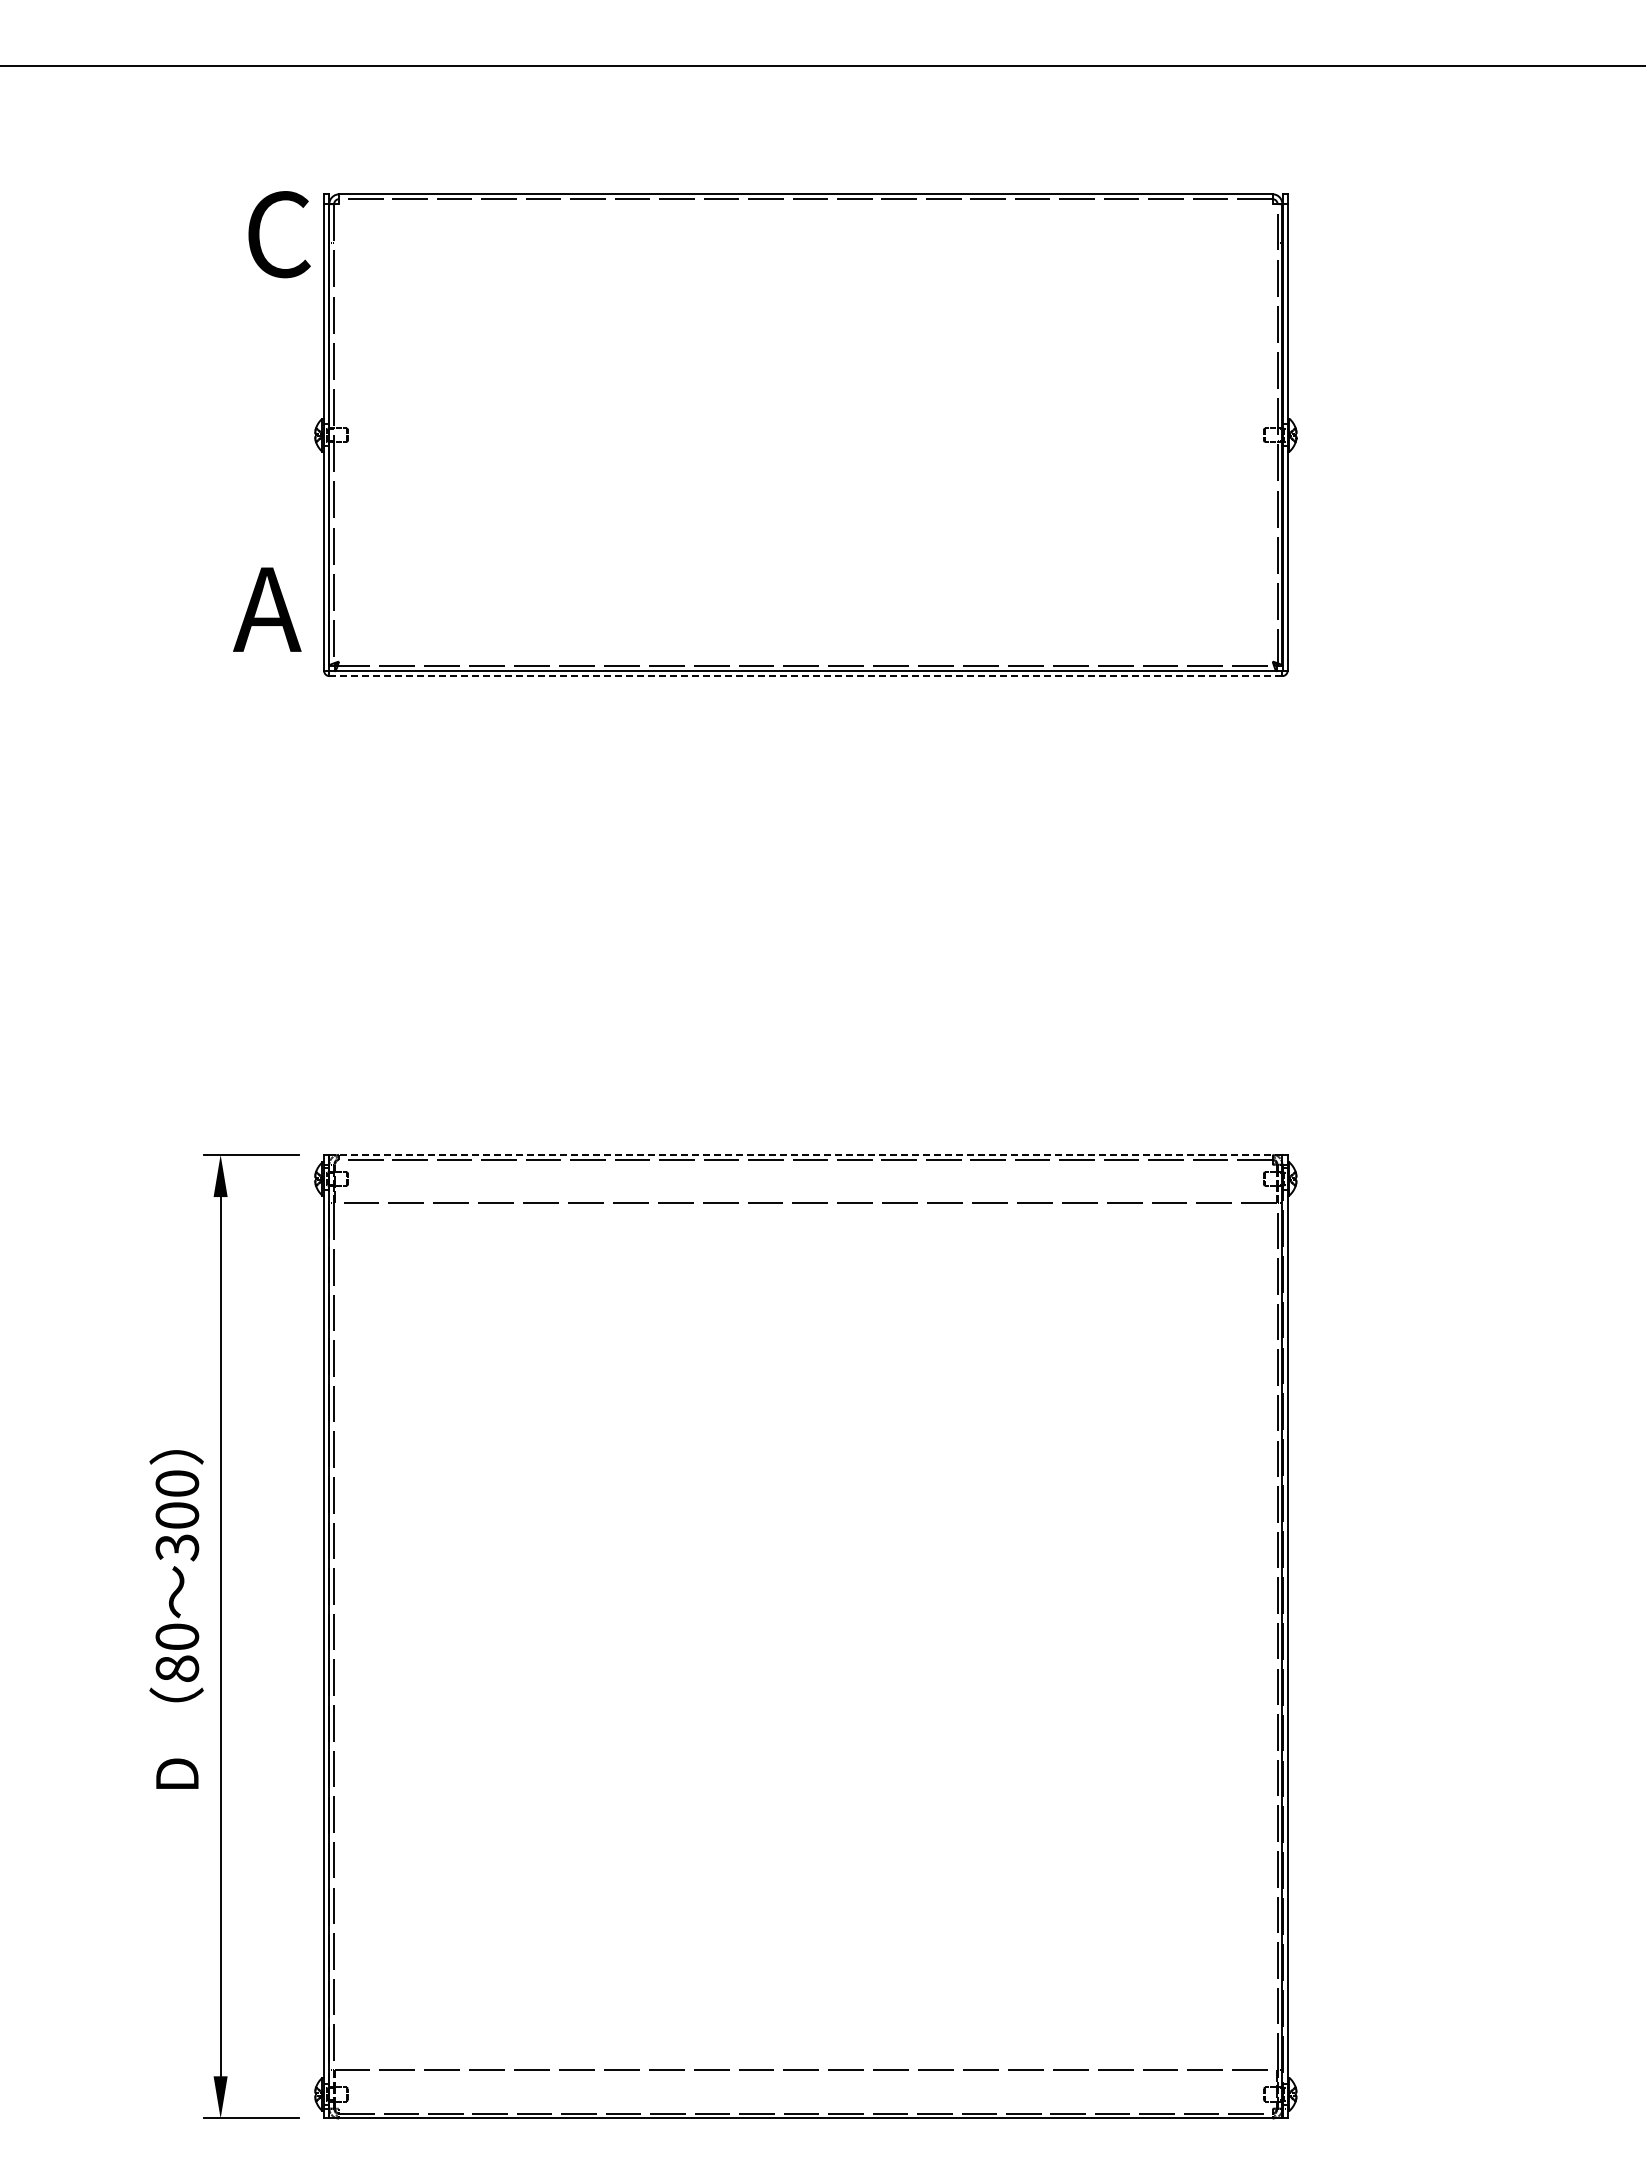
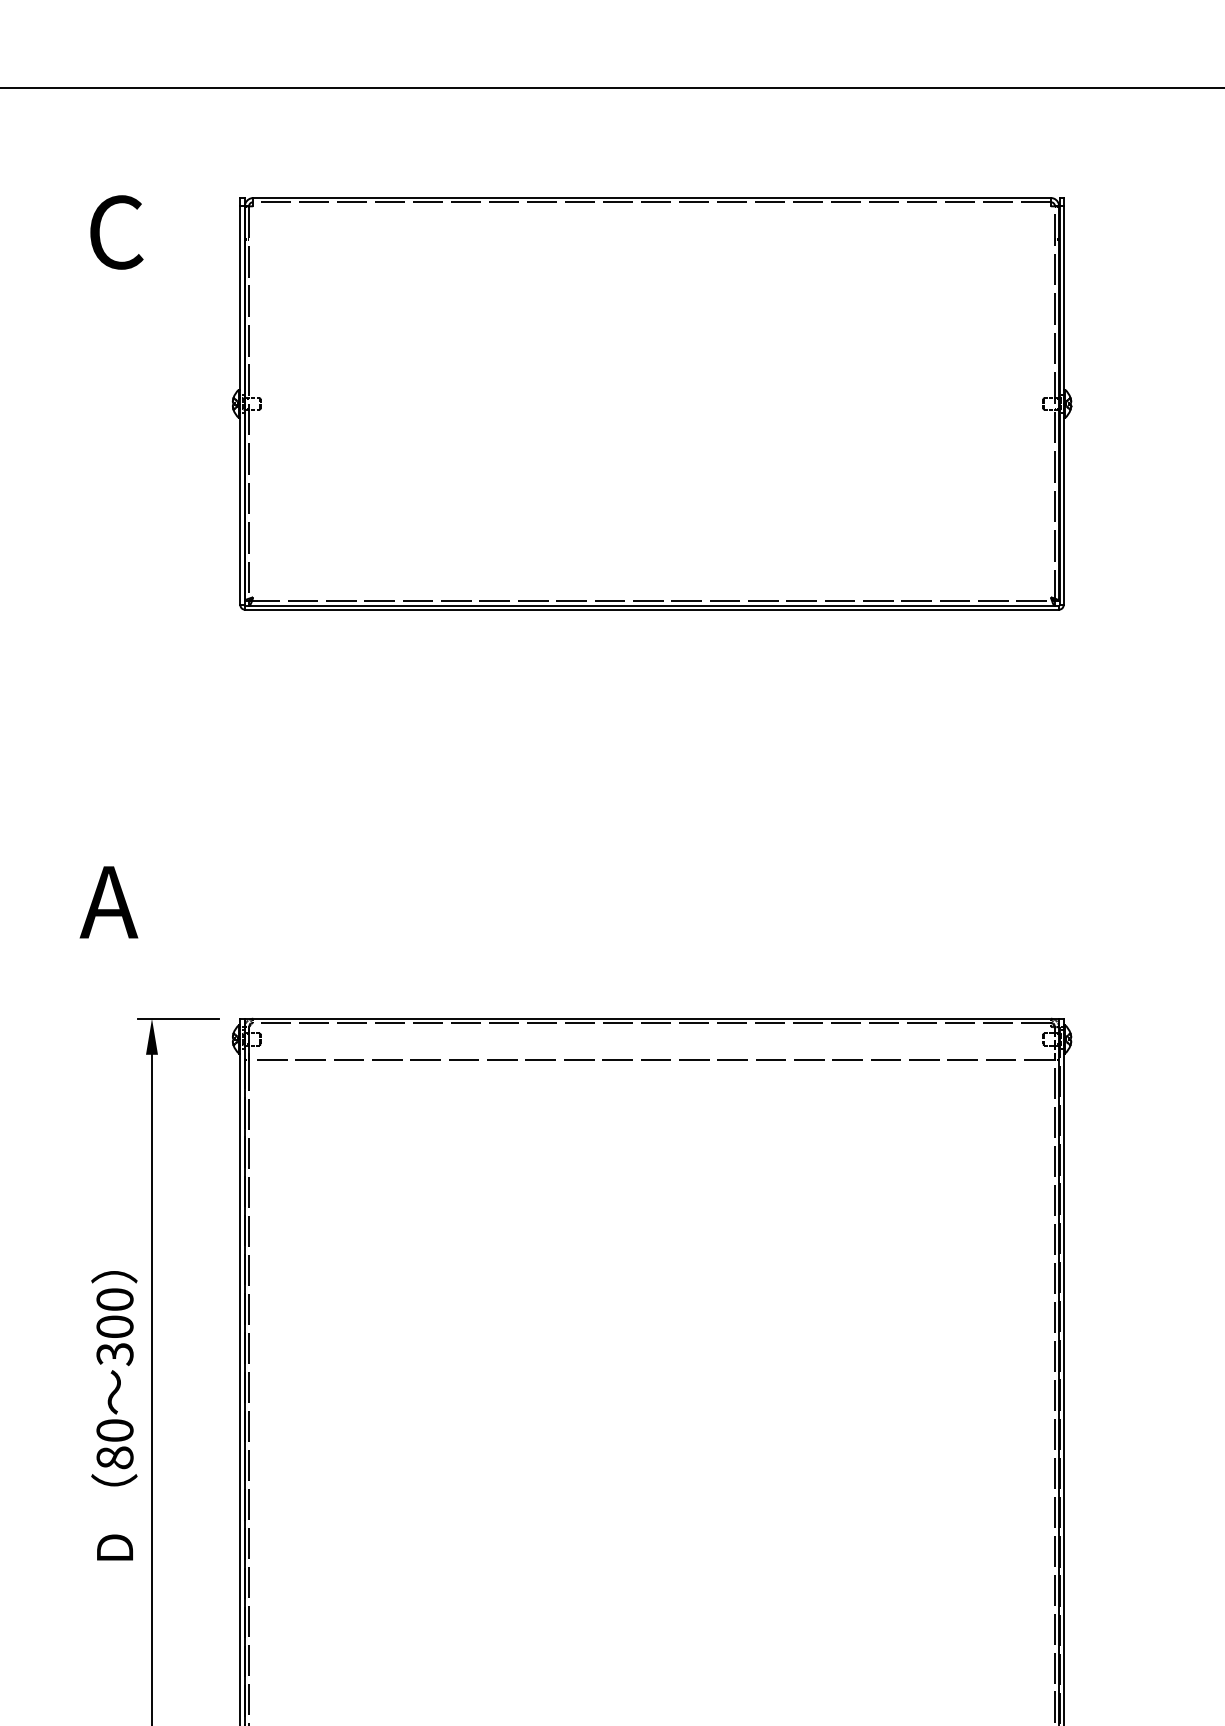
text: (279, 234) -> (116, 232), moved
text: (267, 609) -> (109, 902), moved
line: (805, 676) -> (651, 610), dashed -> solid
line: (805, 1154) -> (651, 1018), dashed -> solid

